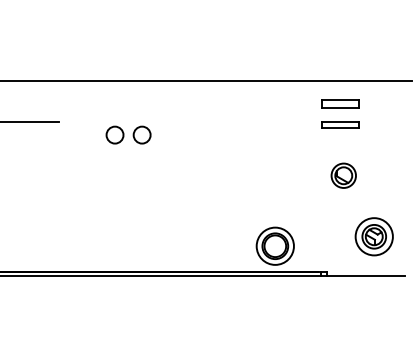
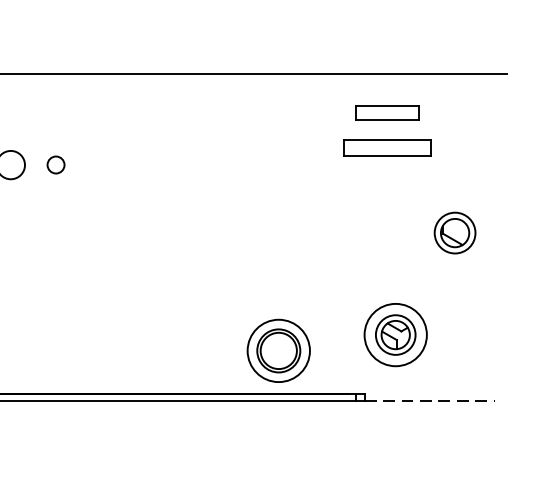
part: (340, 124) -> (387, 147), size x1.4
circle: (141, 134) -> (55, 164), size x0.6
part: (343, 175) -> (454, 232), moved
part: (373, 236) -> (394, 334), moved
line: (365, 276) -> (429, 401), solid -> dashed

